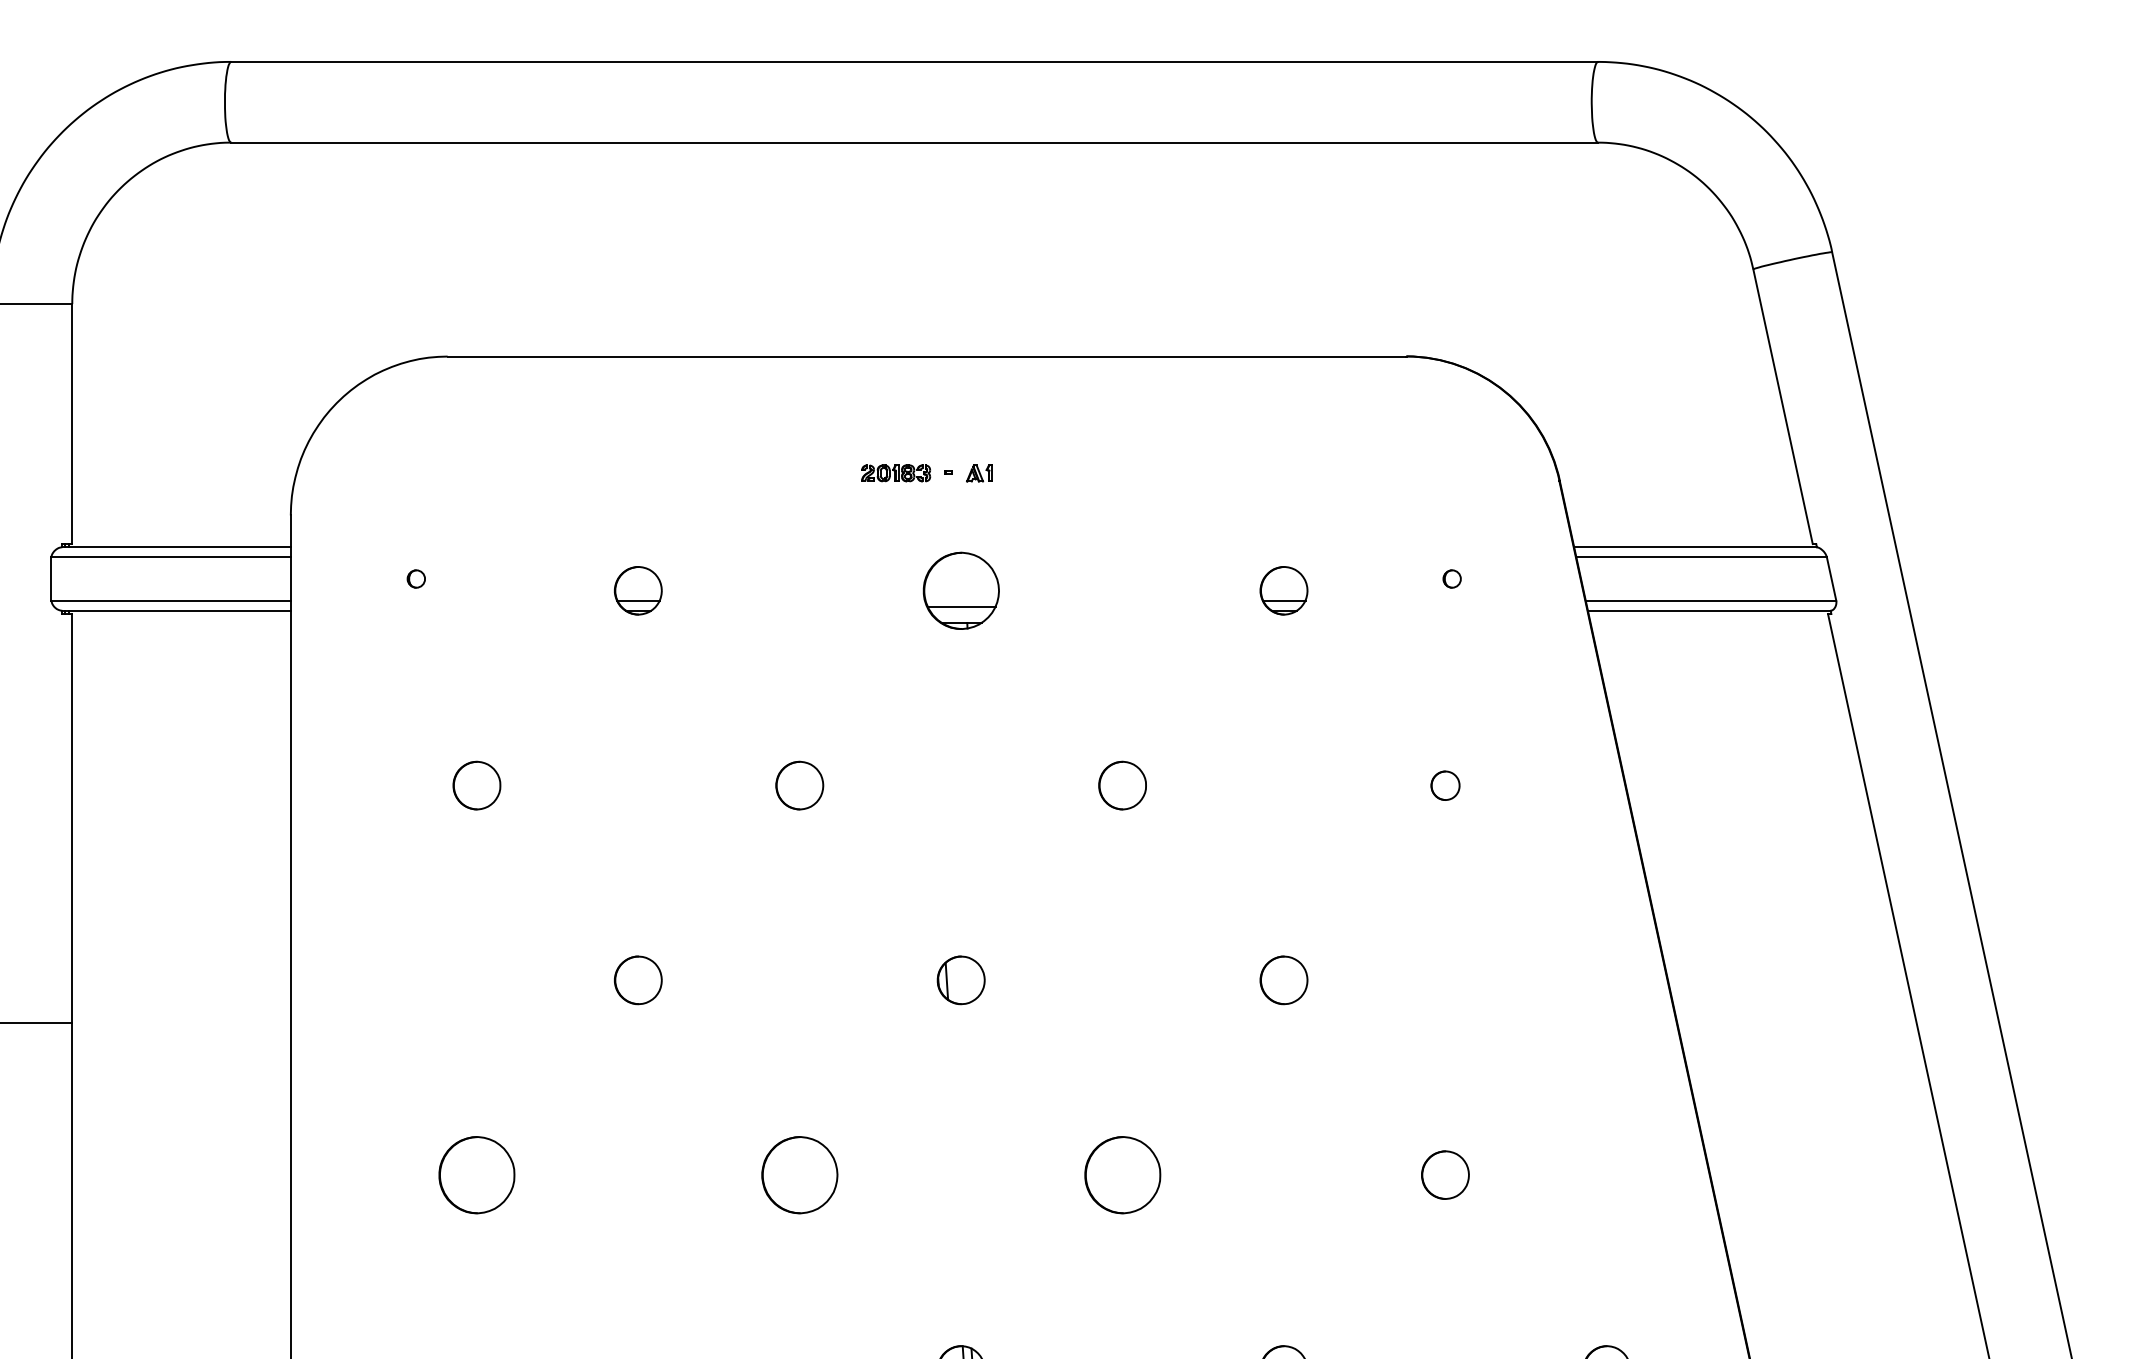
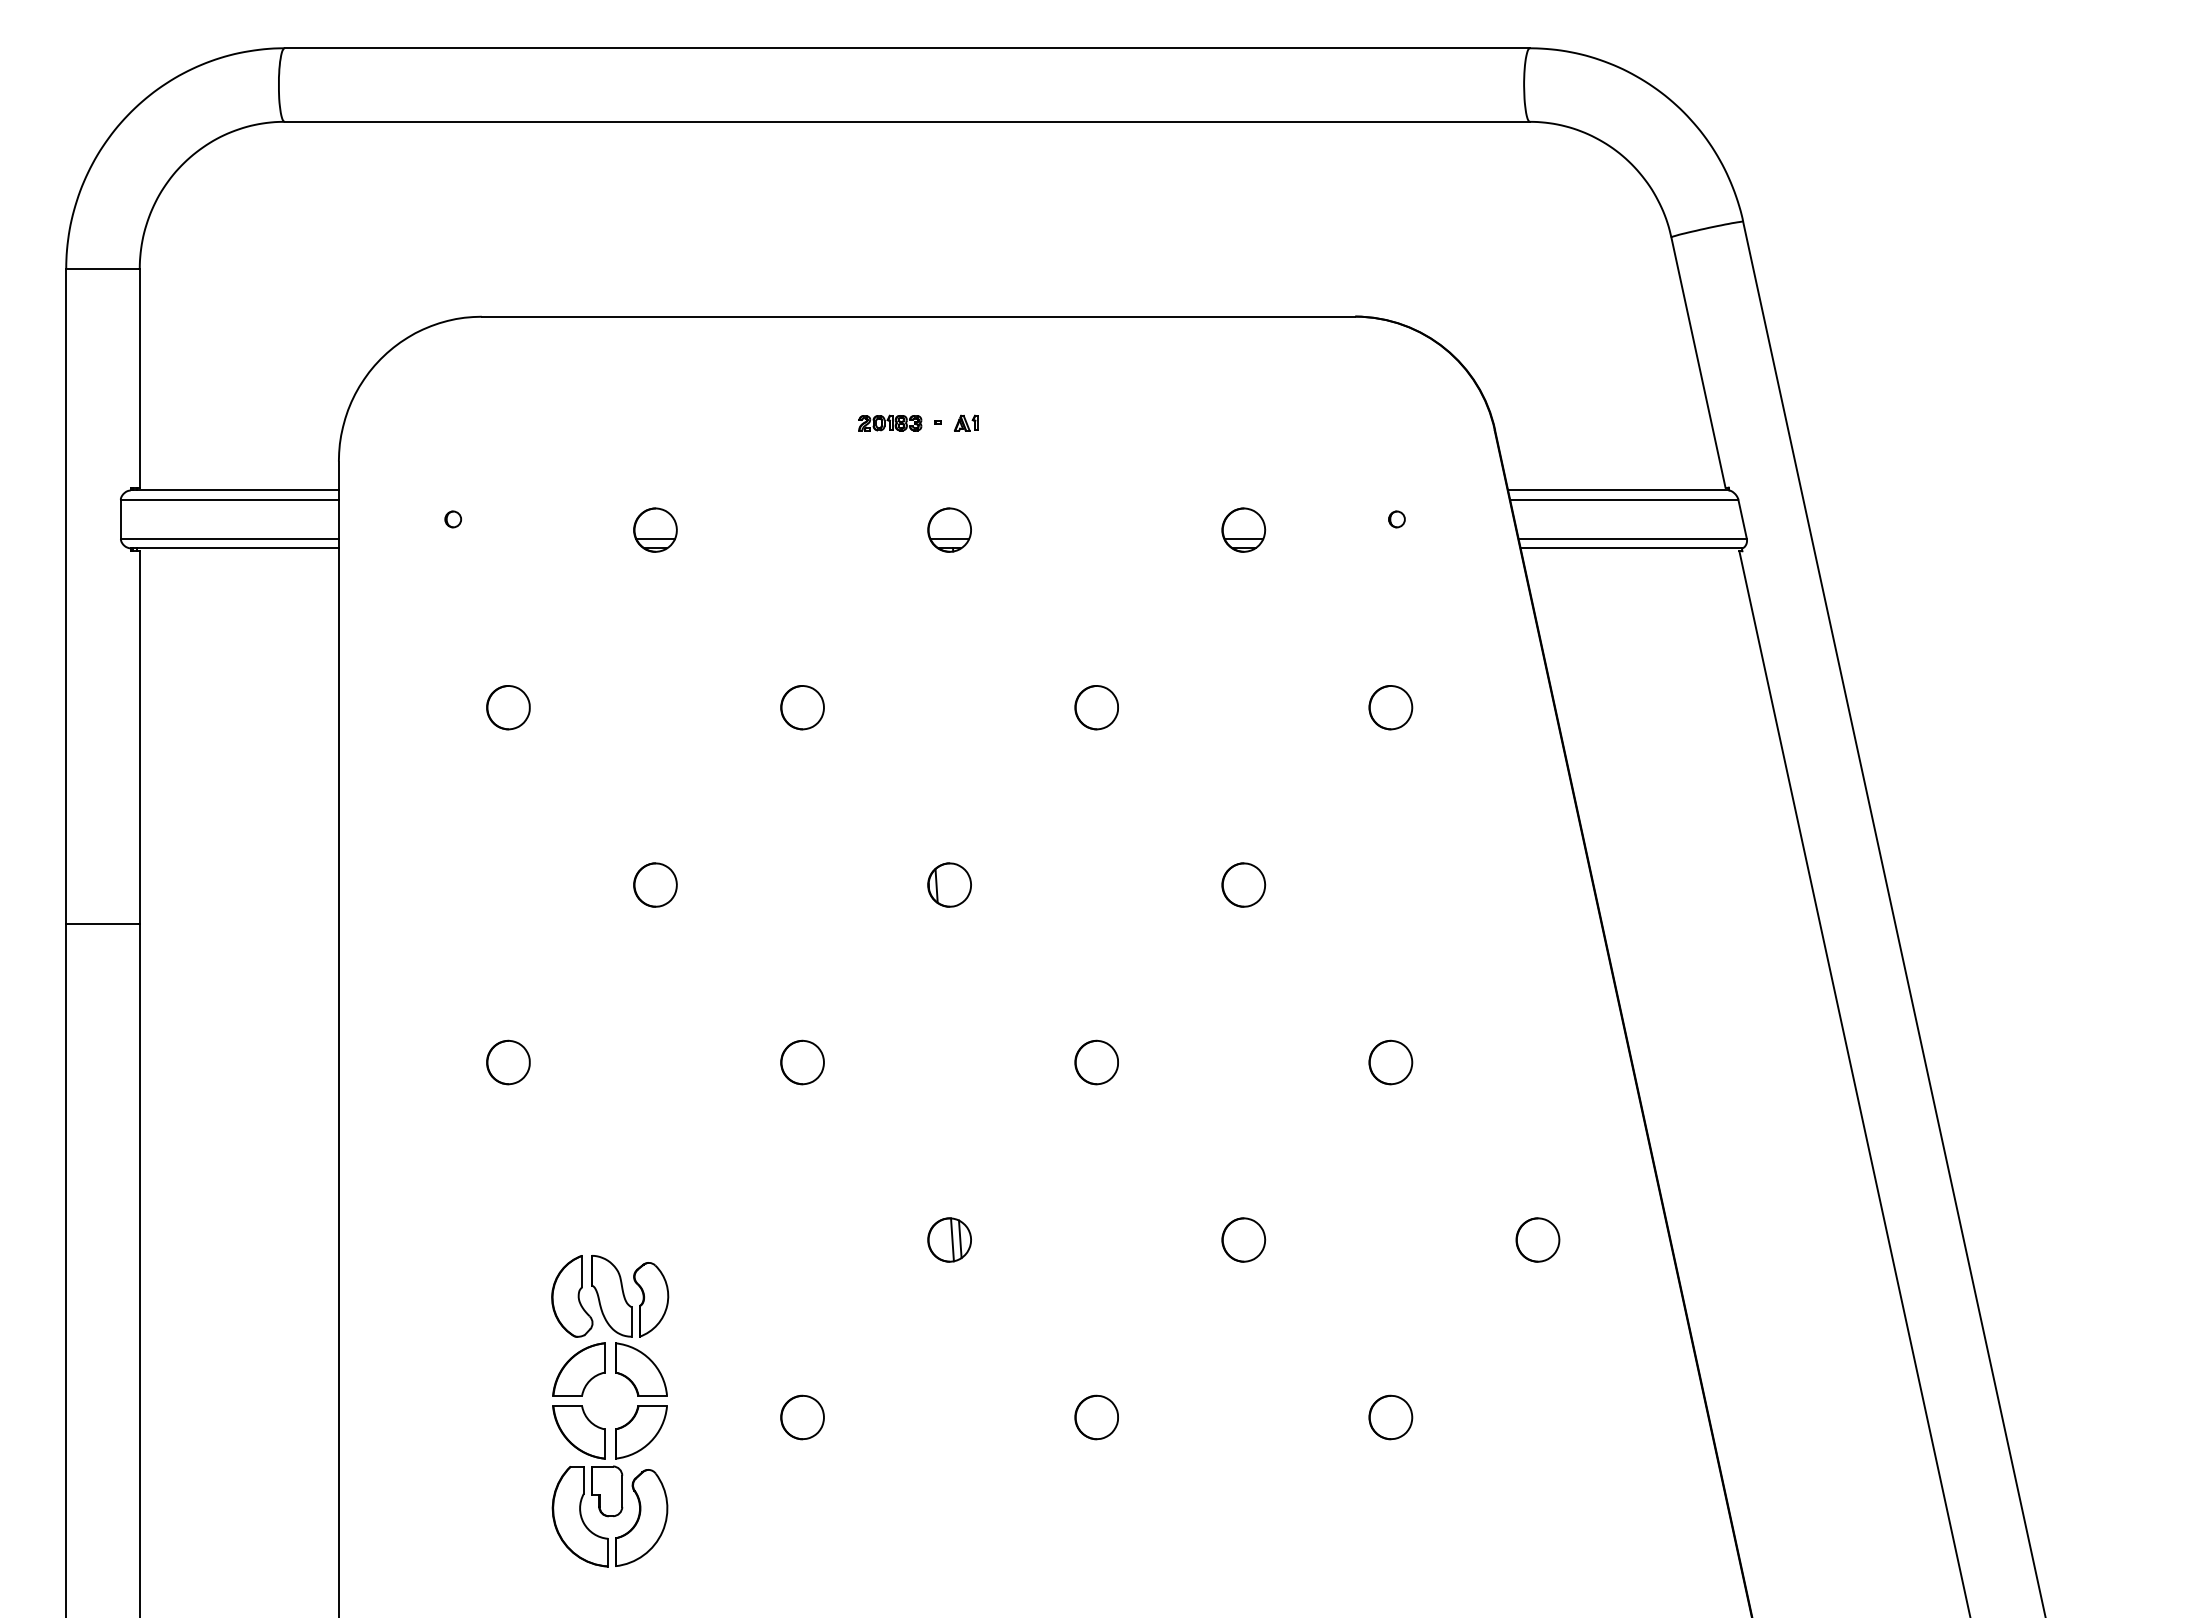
part: (961, 590) -> (949, 529), size x0.62
part: (1445, 785) -> (1390, 707), size x1.67
part: (476, 1175) -> (508, 1062), size x0.62
part: (799, 1175) -> (802, 1062), size x0.62
part: (1122, 1175) -> (1096, 1062), size x0.62

